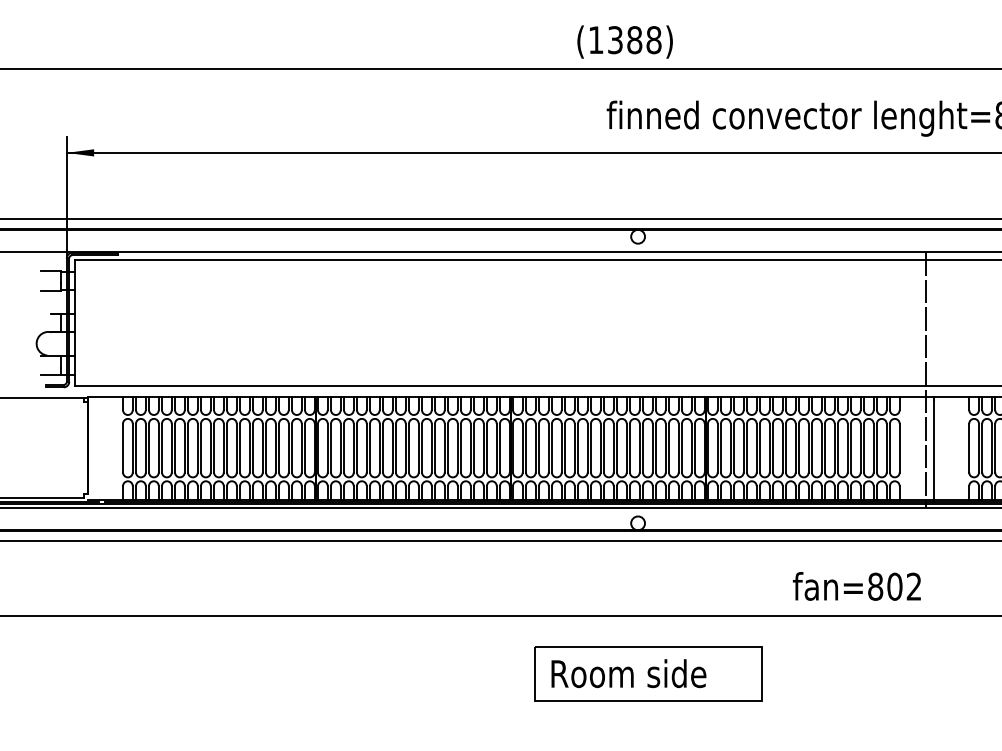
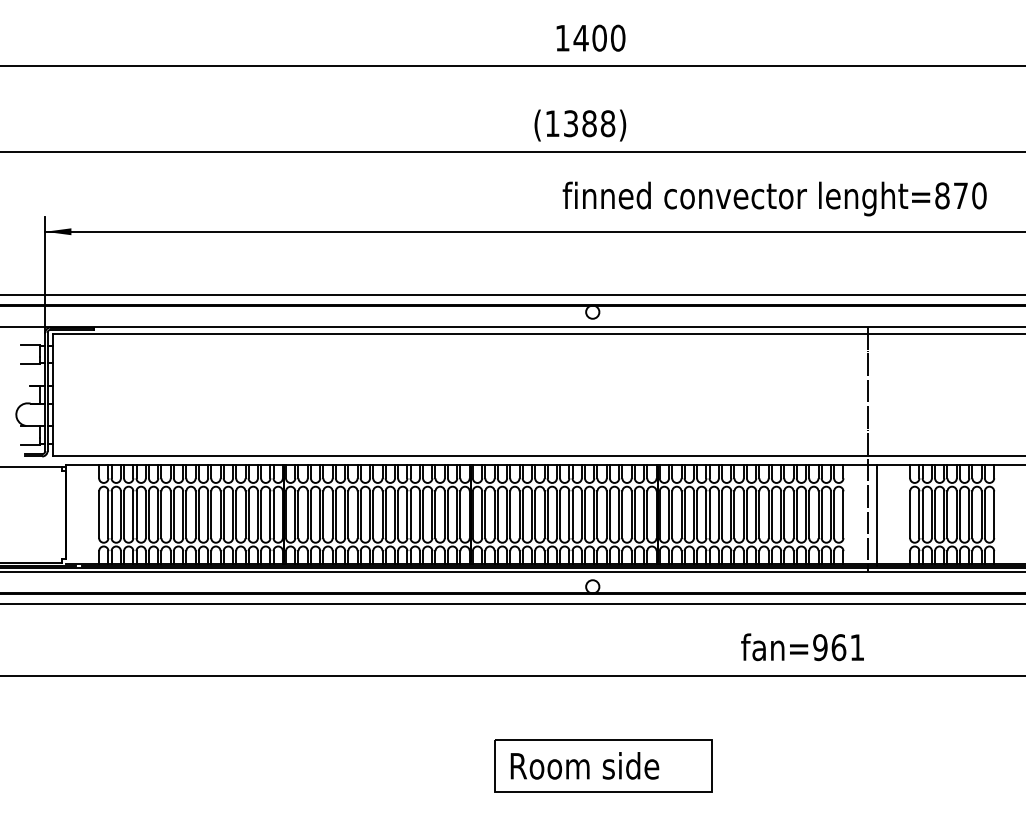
text: (894, 586) -> (838, 647), 802 -> 961
part: (648, 673) -> (603, 765), moved

